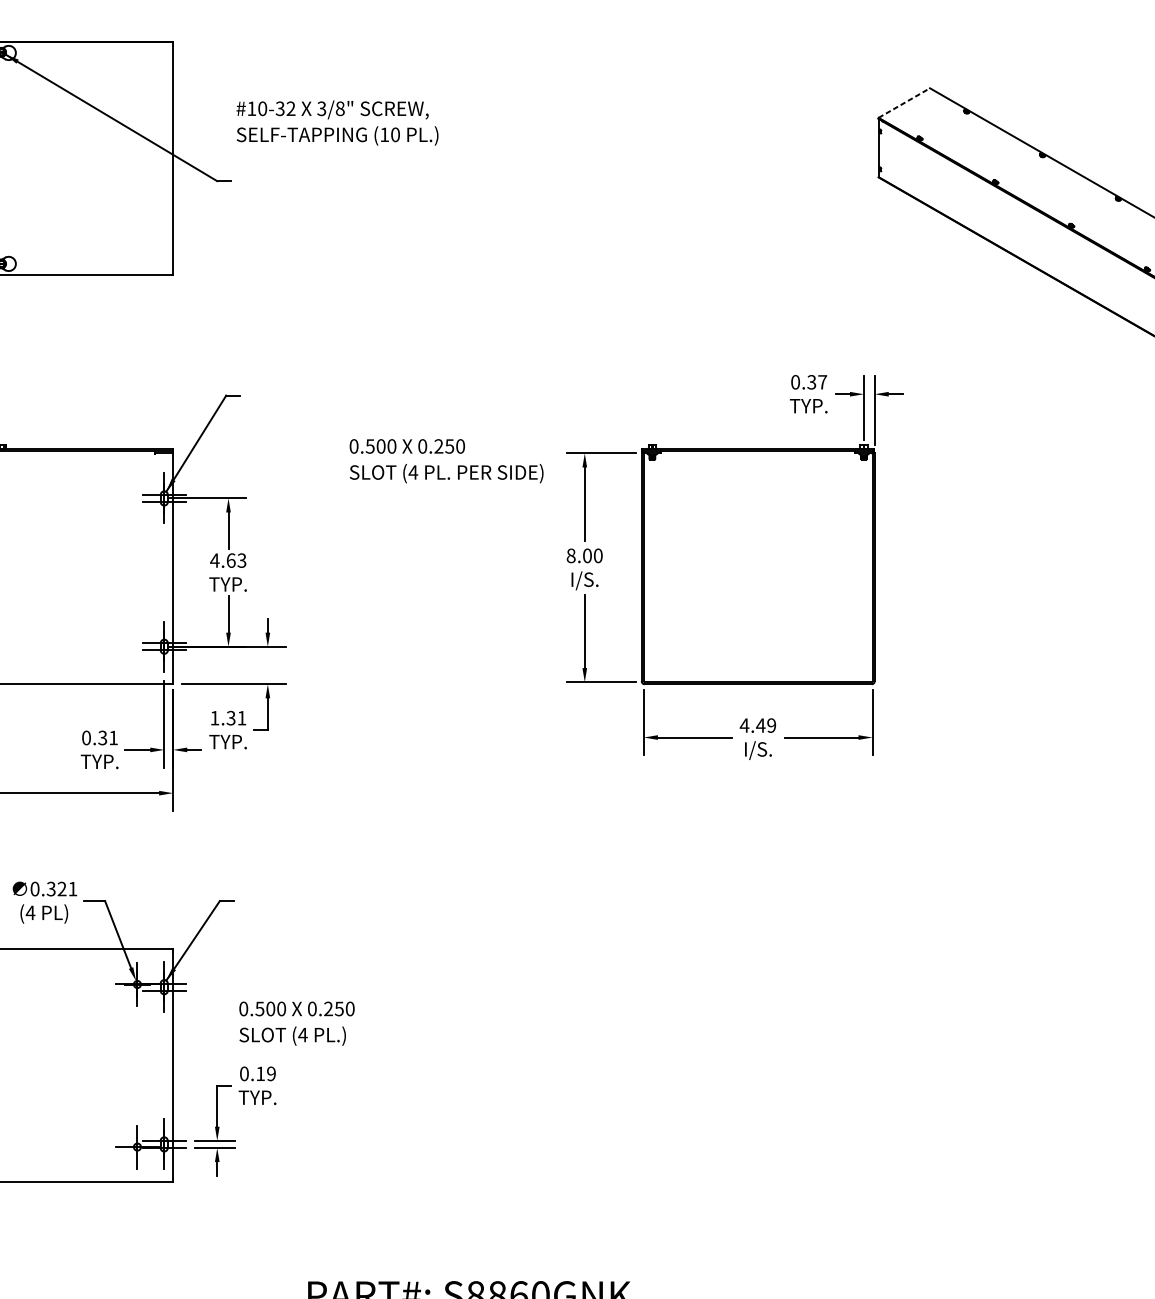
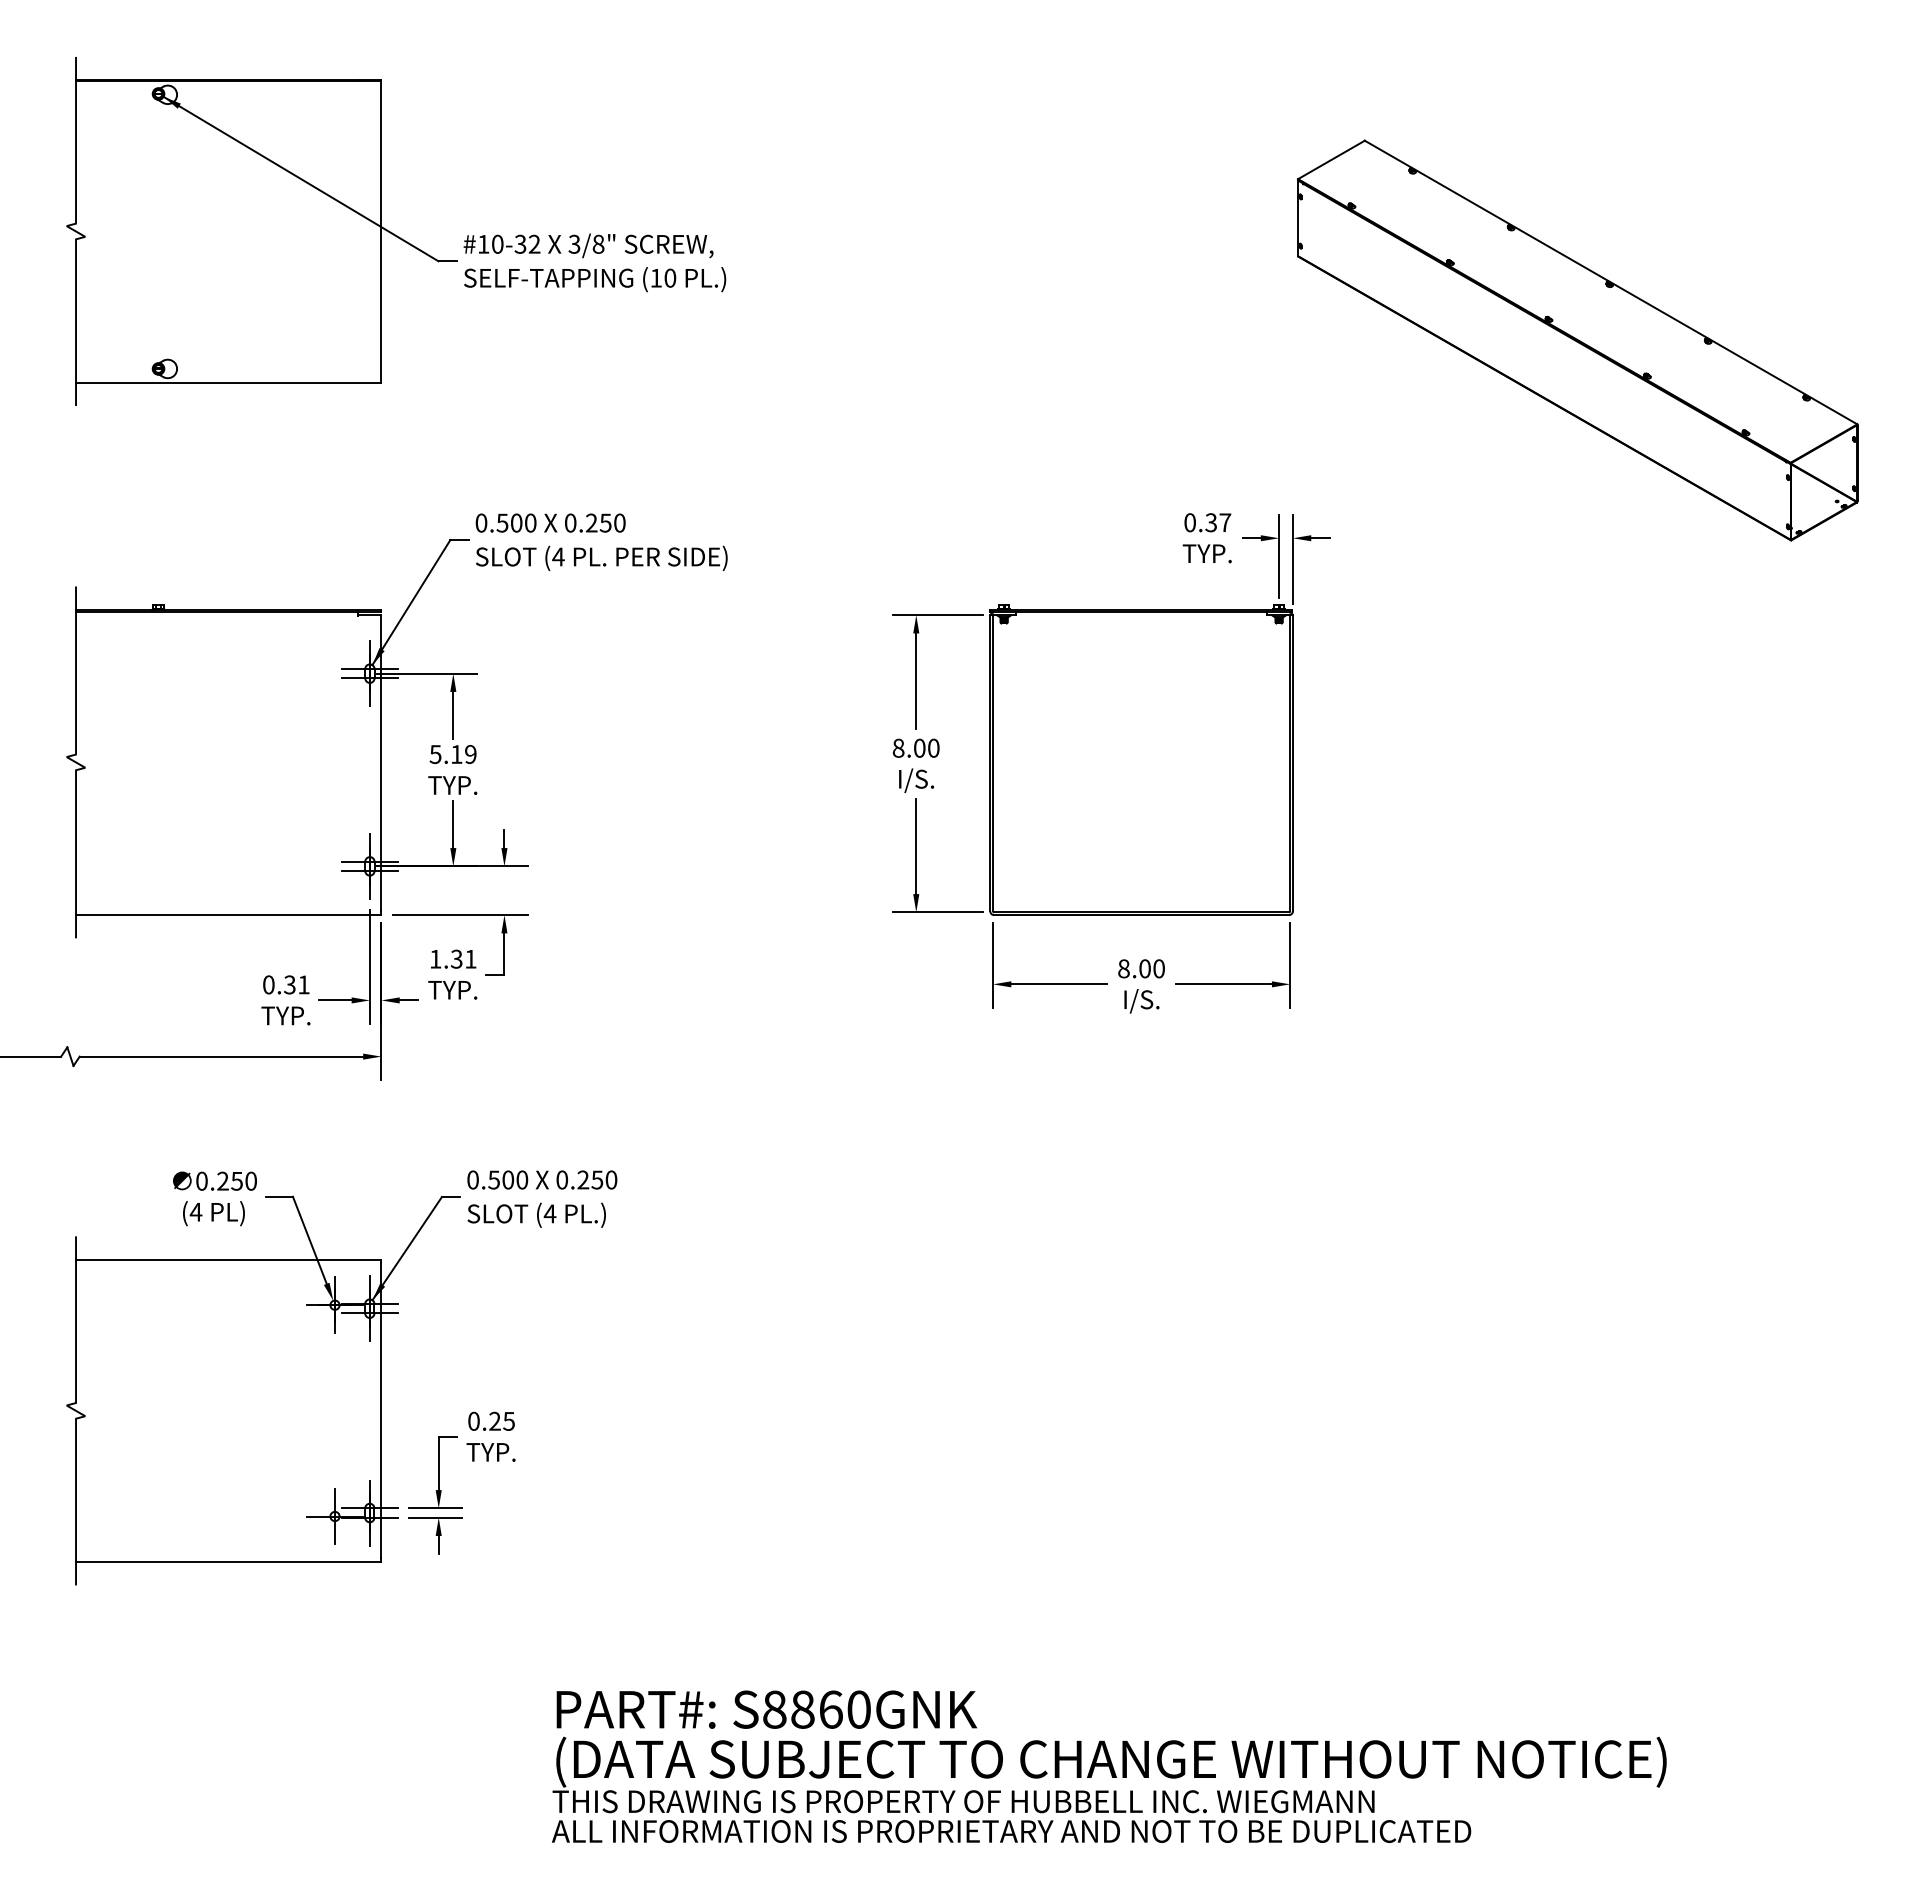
line: (904, 102) -> (1331, 159), dashed -> solid
text: (337, 122) -> (594, 262), moved
text: (446, 460) -> (601, 541), moved
text: (227, 560) -> (452, 754), 4.63 -> 5.19
text: (757, 725) -> (1140, 968), 4.49 -> 8.00
text: (61, 888) -> (236, 1180), 0.321 -> 0.250
text: (297, 1023) -> (542, 1198), moved
text: (265, 1073) -> (501, 1420), 0.19 -> 0.25

